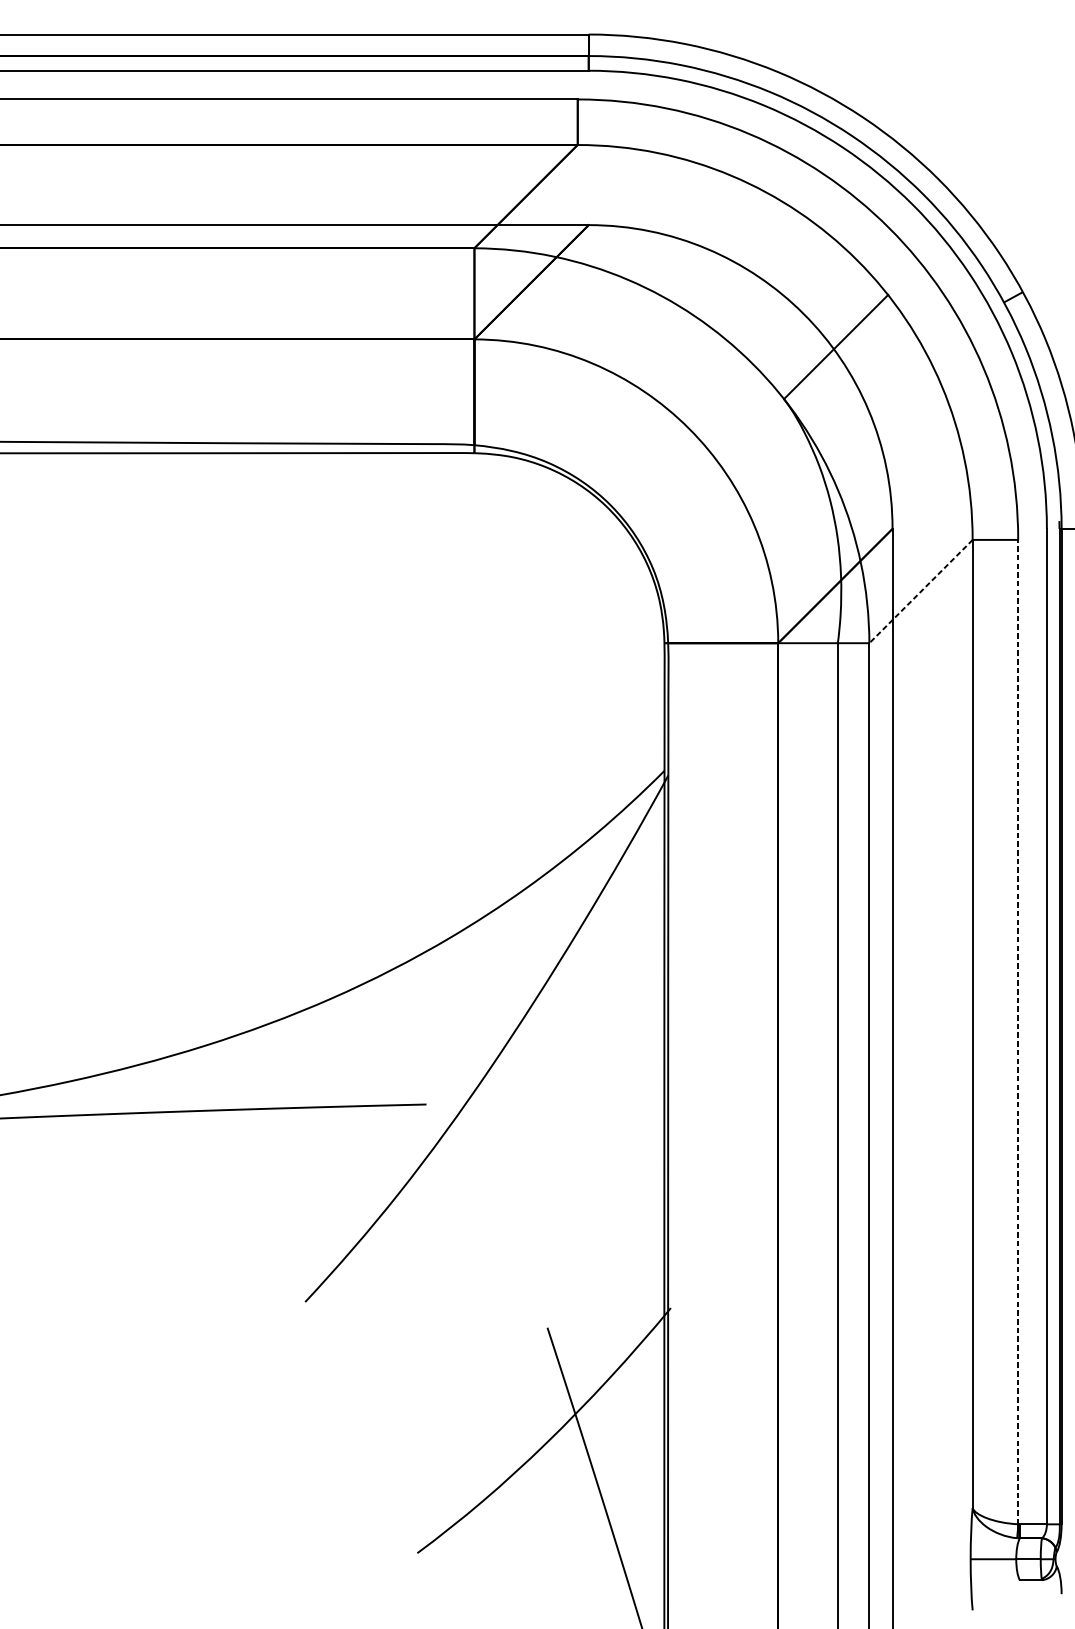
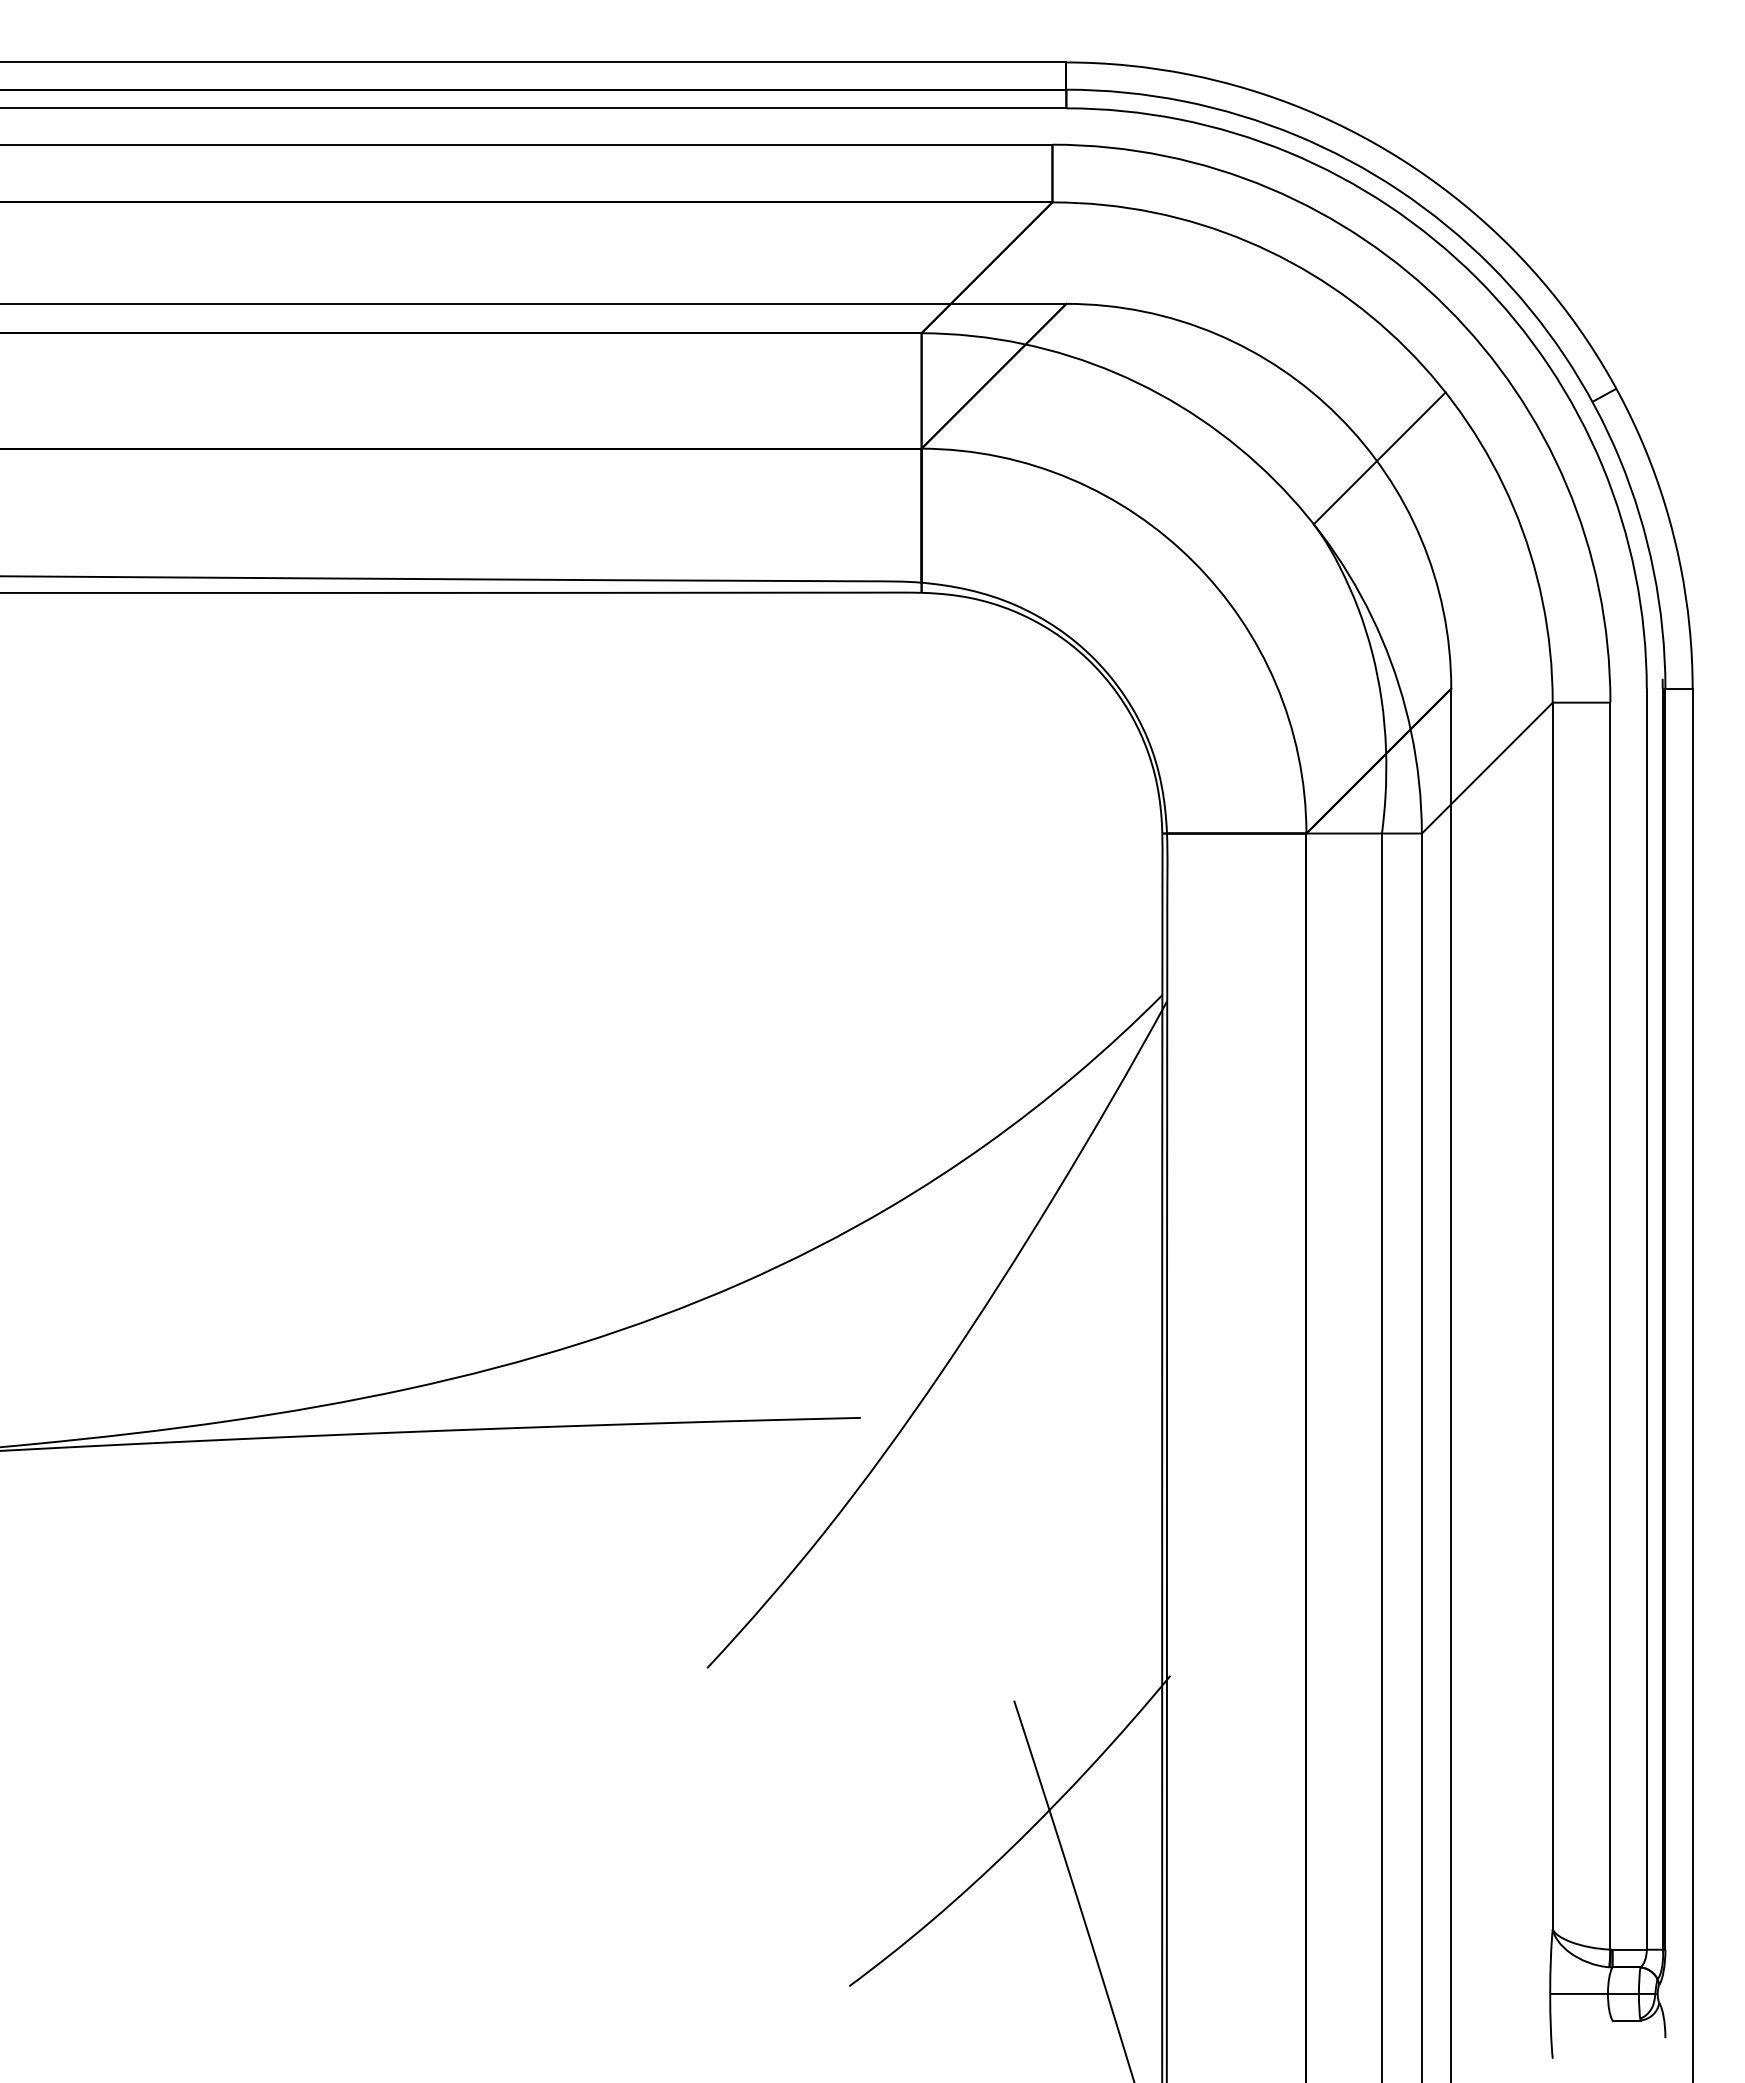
line: (921, 591) -> (1487, 768), dashed -> solid
line: (1018, 1031) -> (1610, 1325), dashed -> solid

